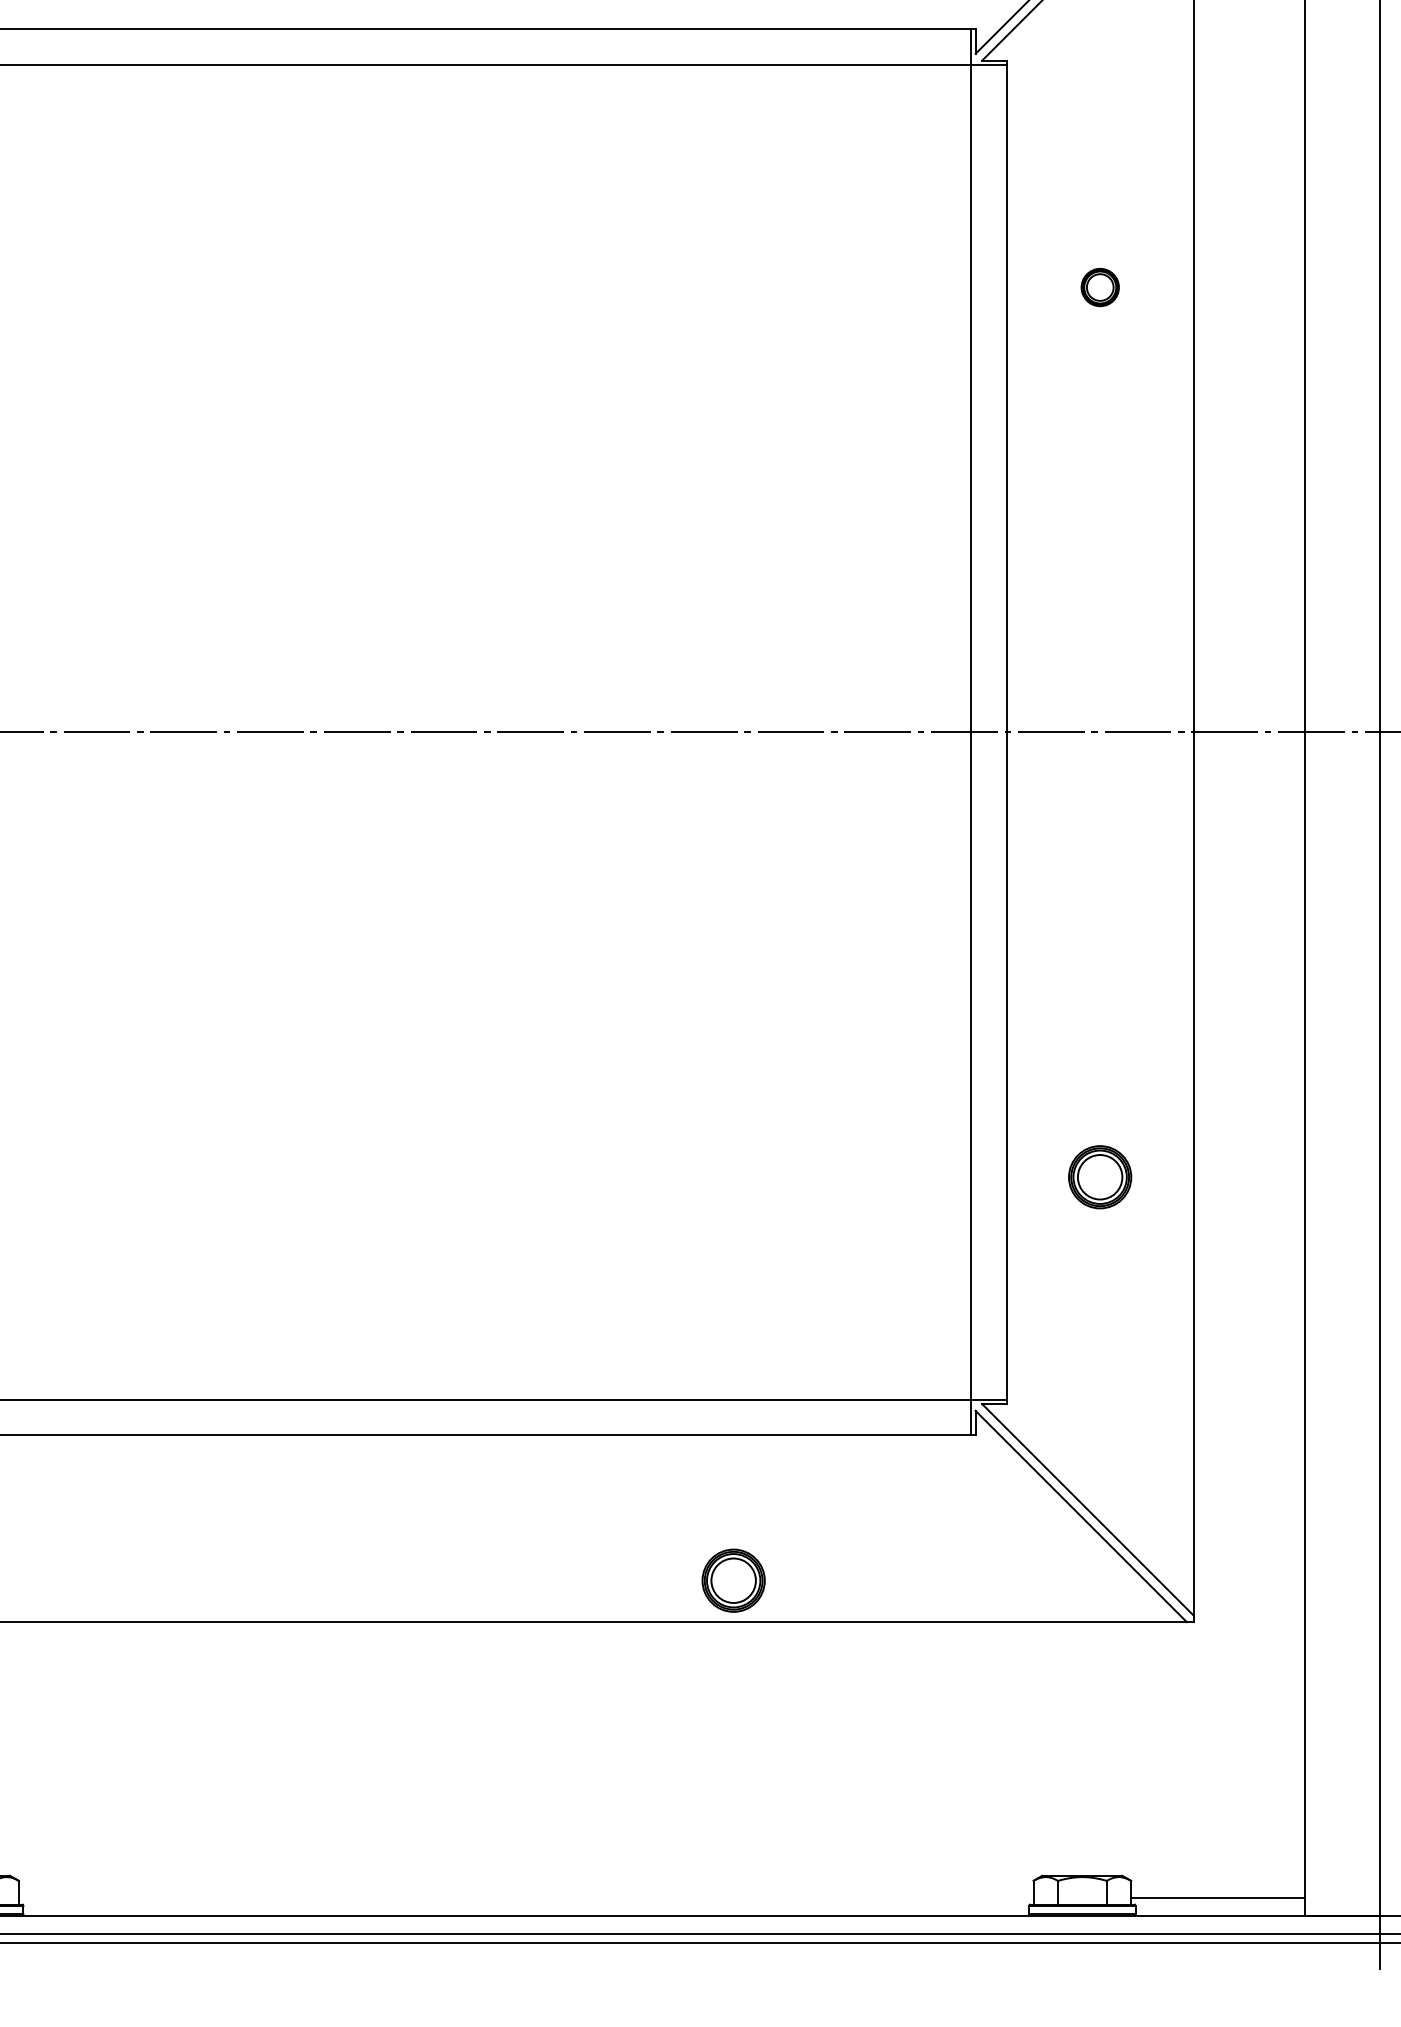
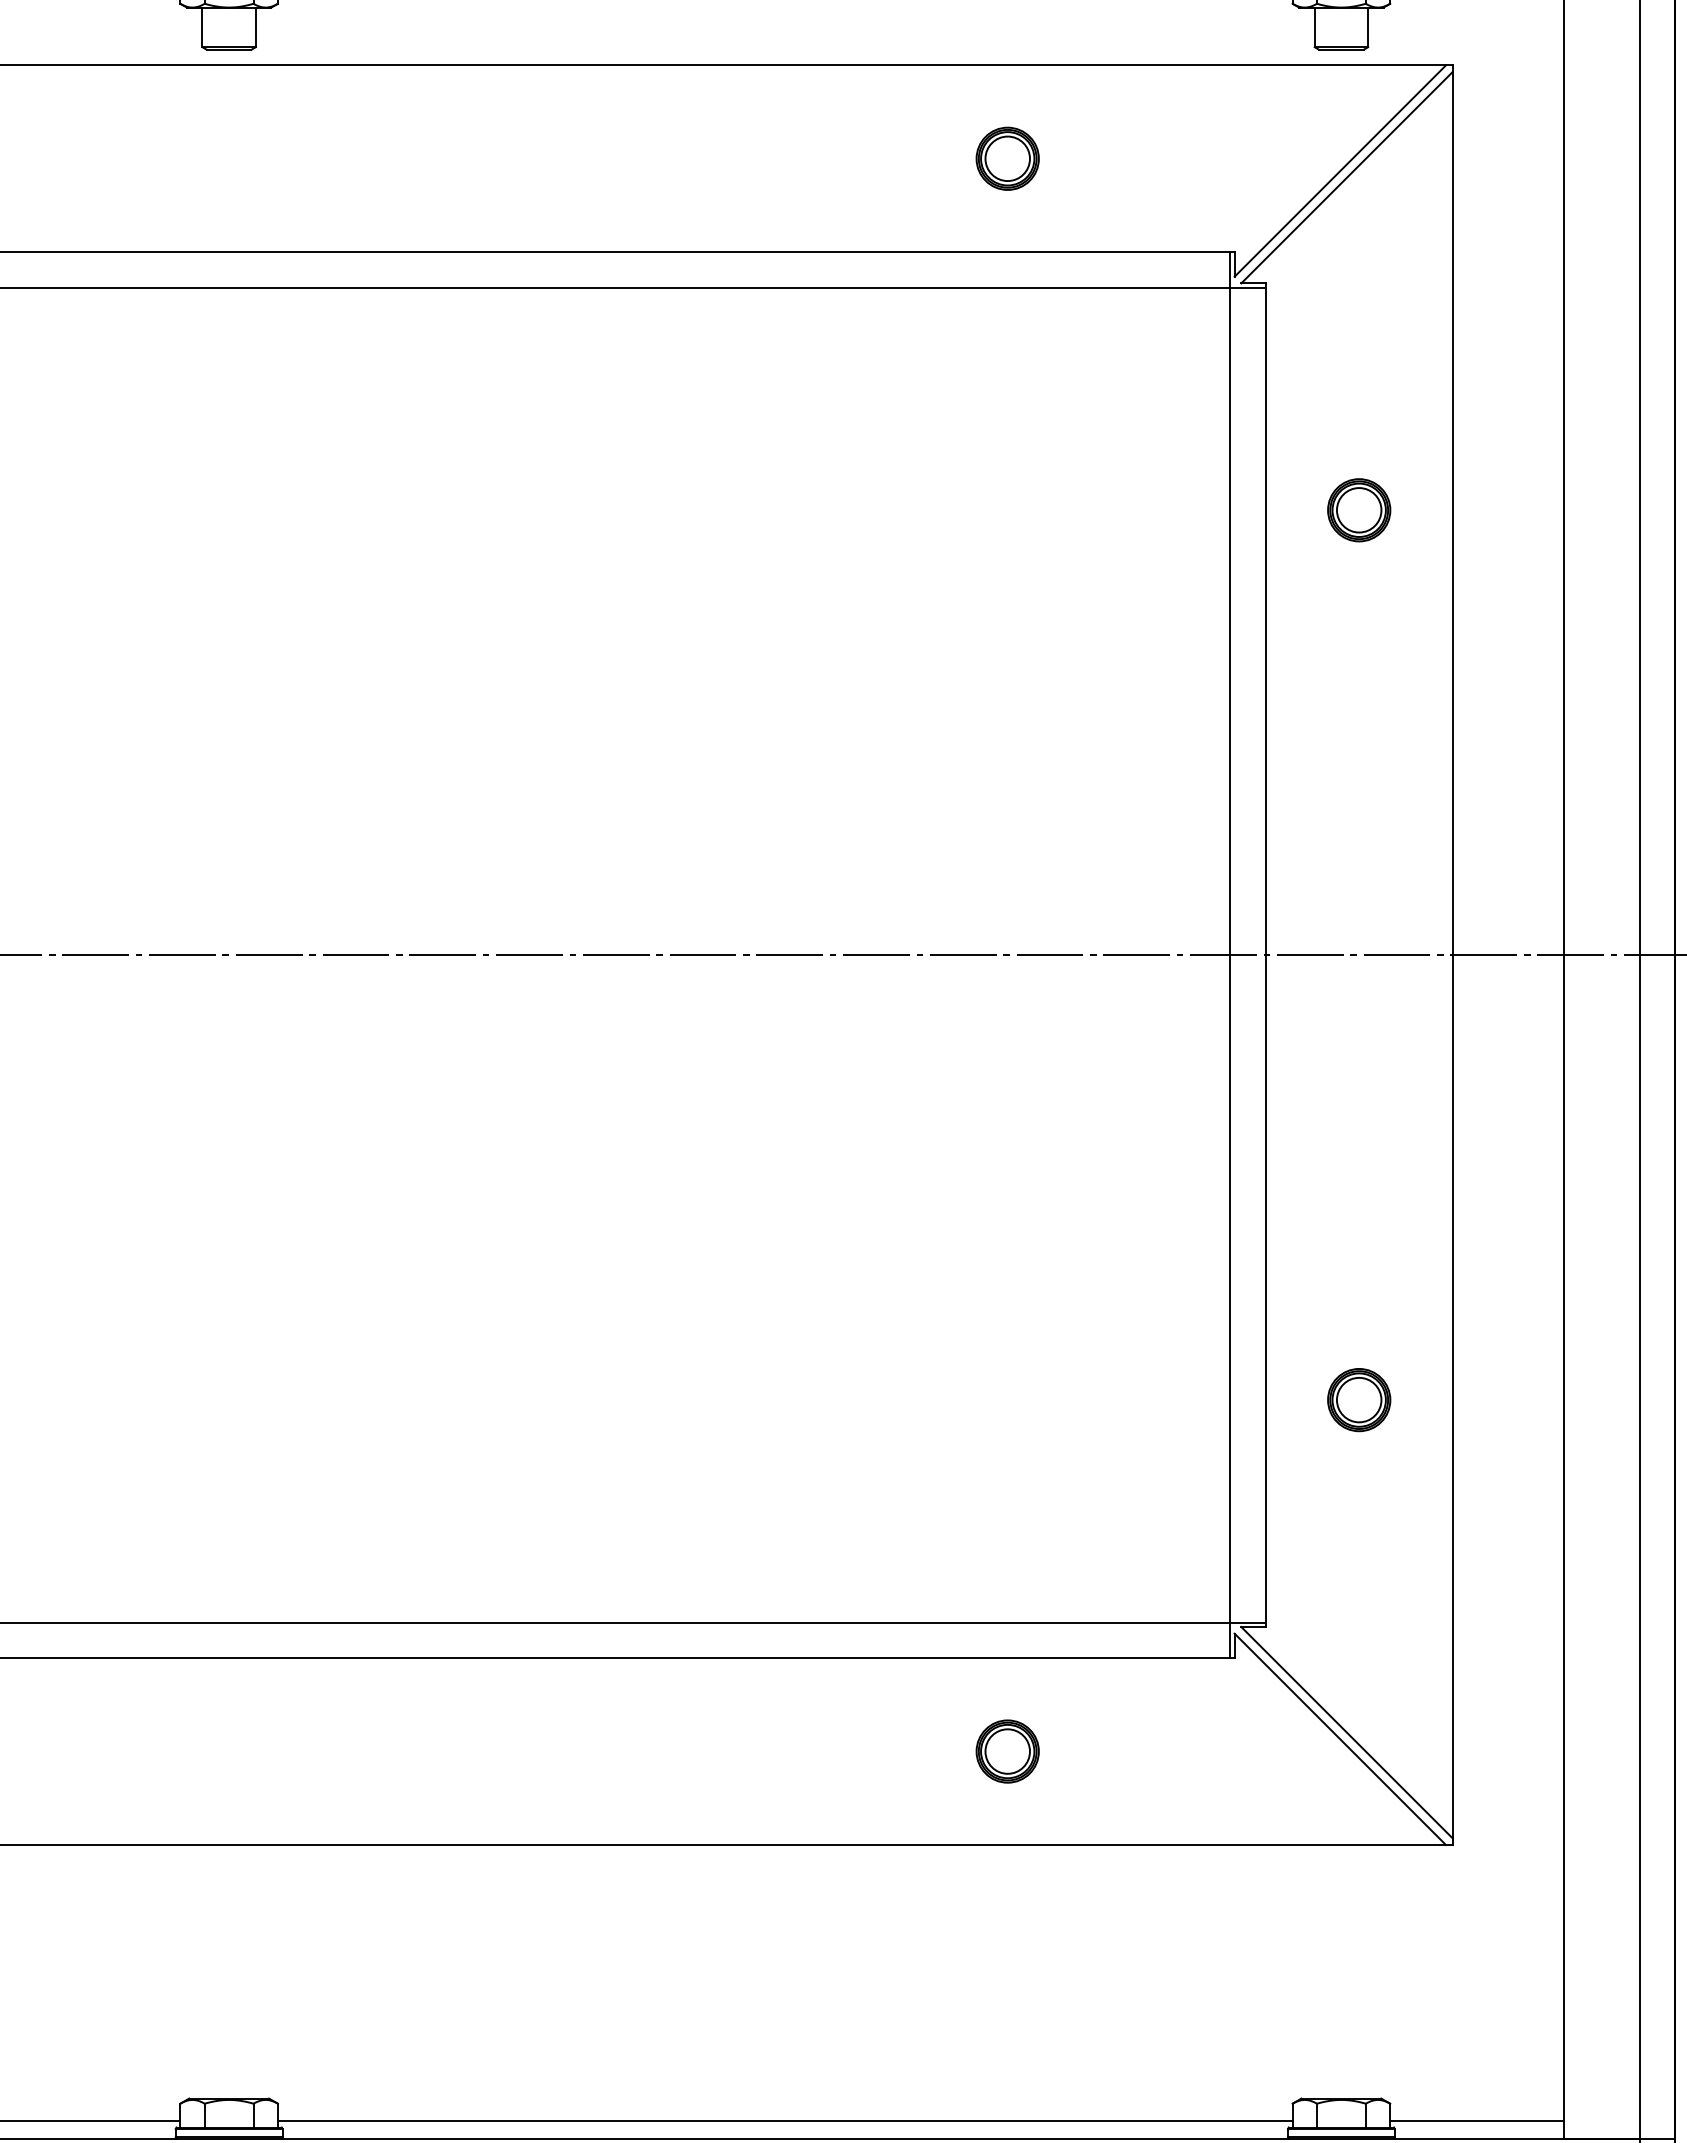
part: (1100, 287) -> (1359, 510), size x1.67
part: (733, 1580) -> (1007, 1751), moved
line: (525, 1897) -> (784, 2120), added

